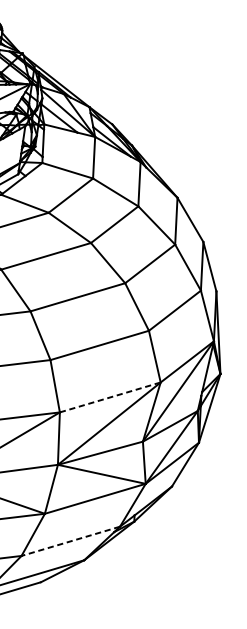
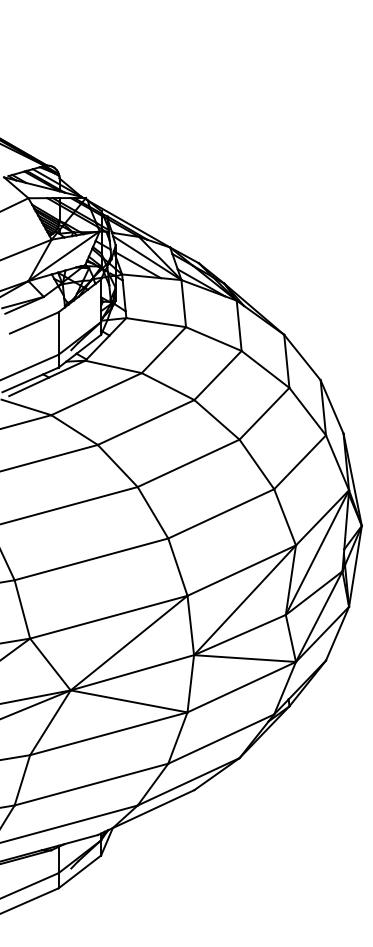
line: (110, 397) -> (241, 570), dashed -> solid
line: (70, 541) -> (220, 739), dashed -> solid

